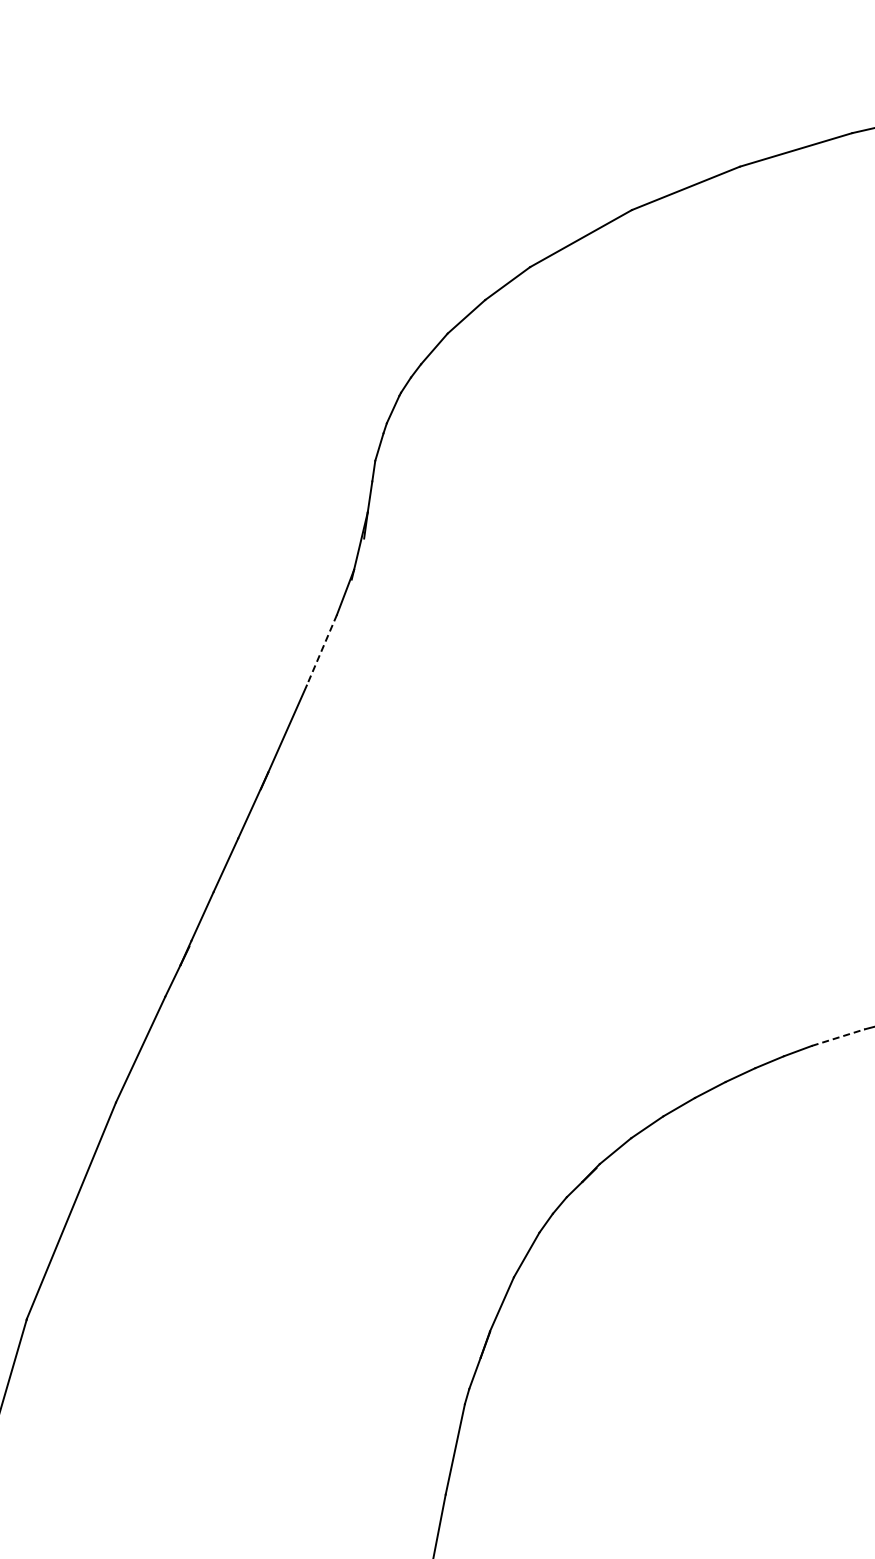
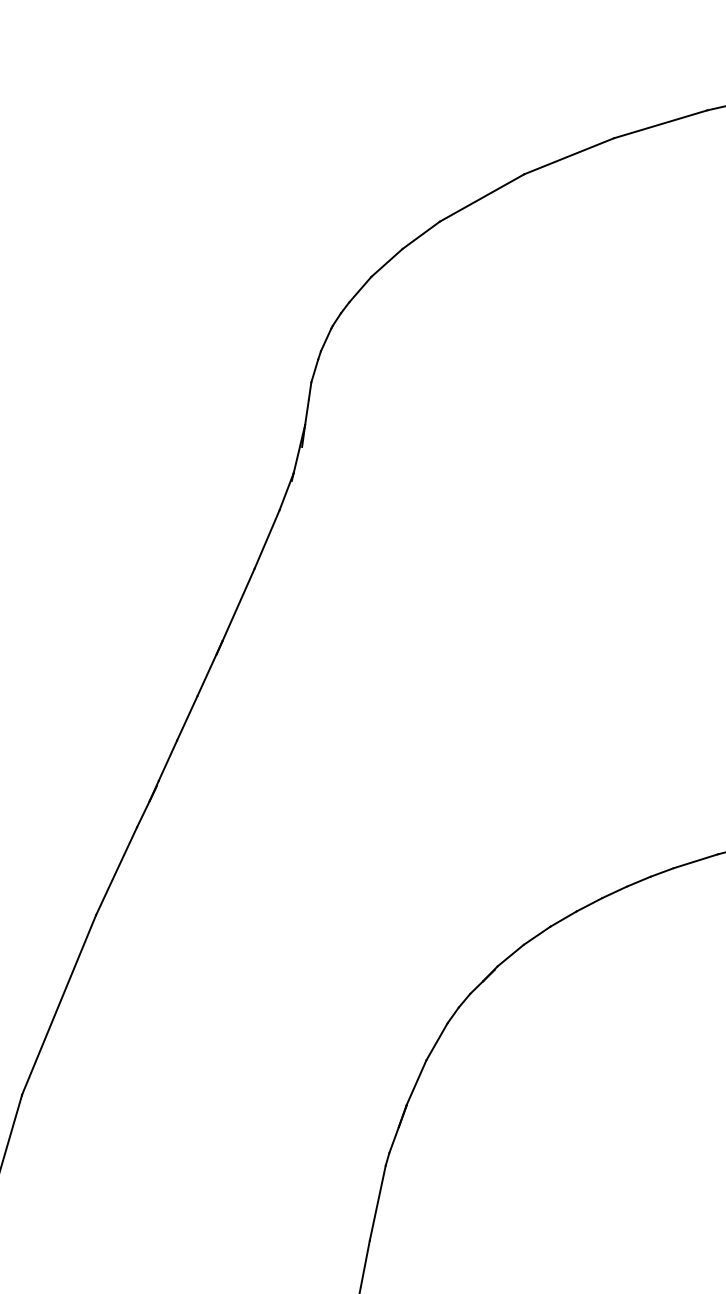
line: (321, 650) -> (266, 539), dashed -> solid
line: (838, 1037) -> (695, 861), dashed -> solid

